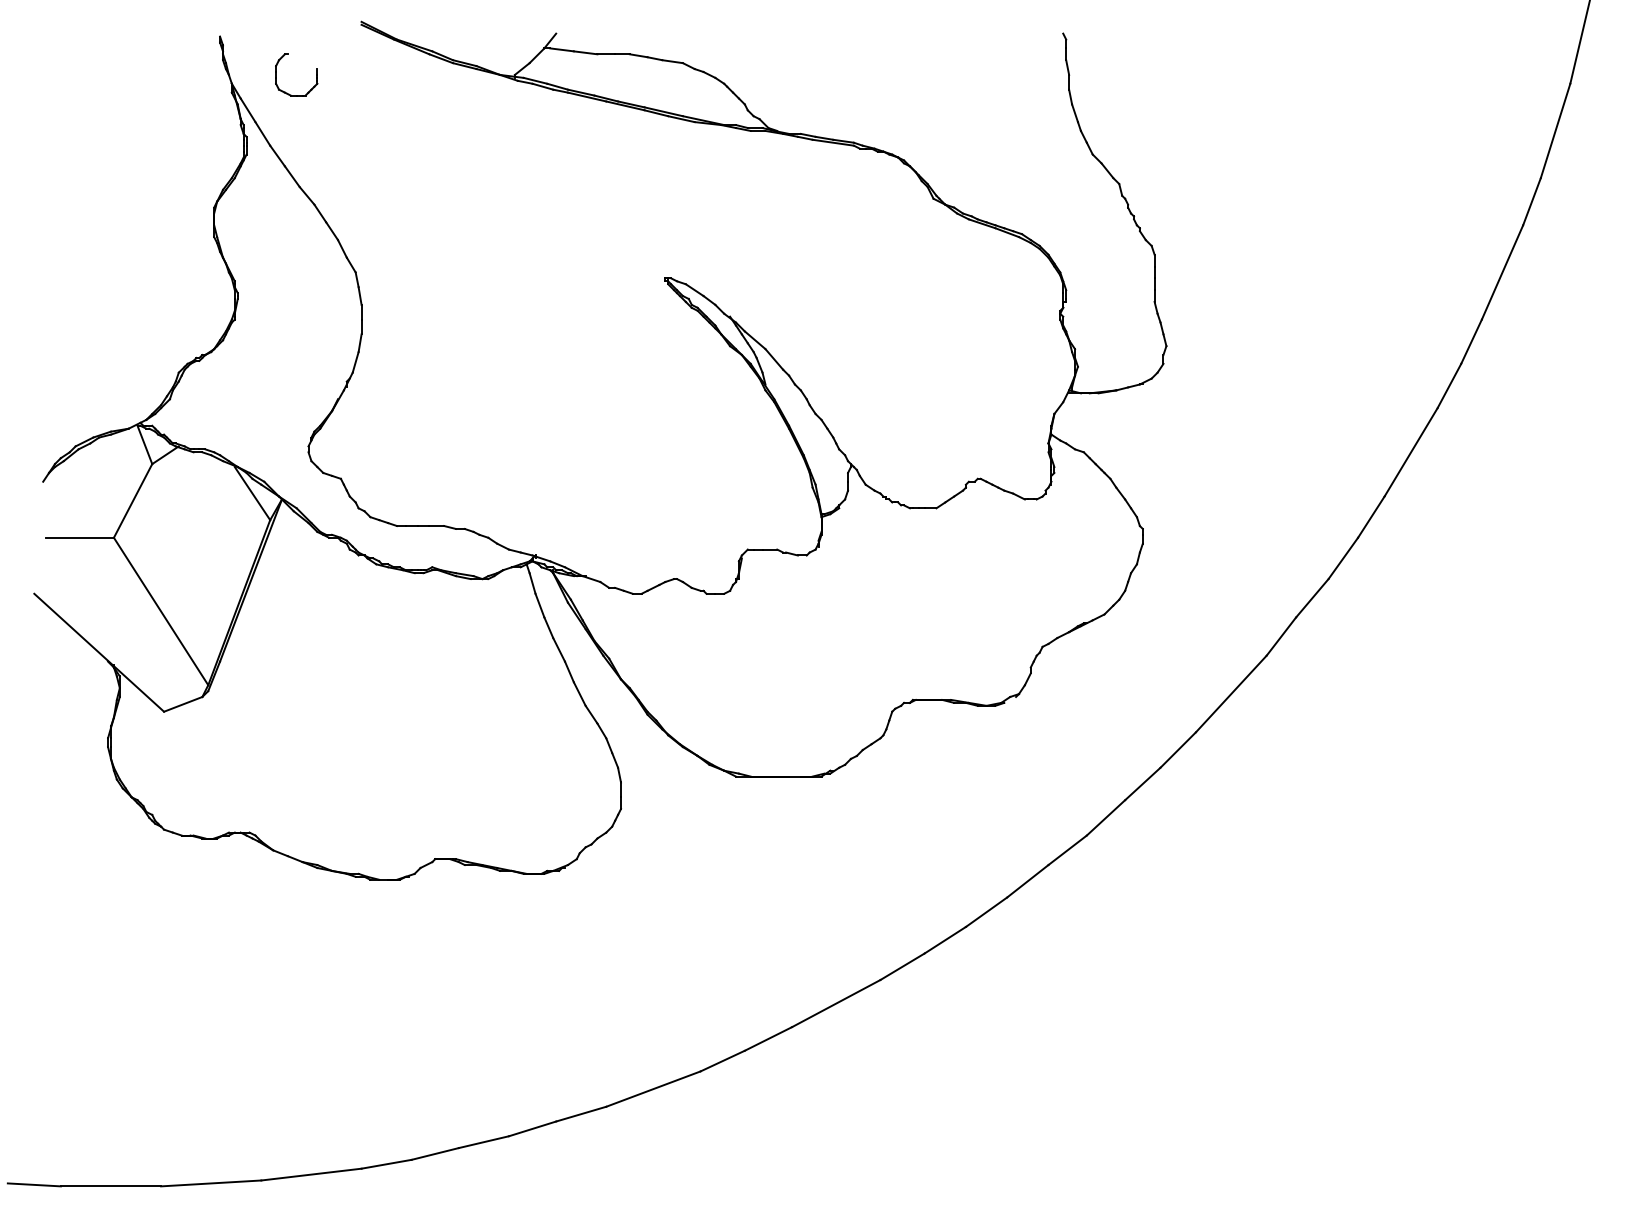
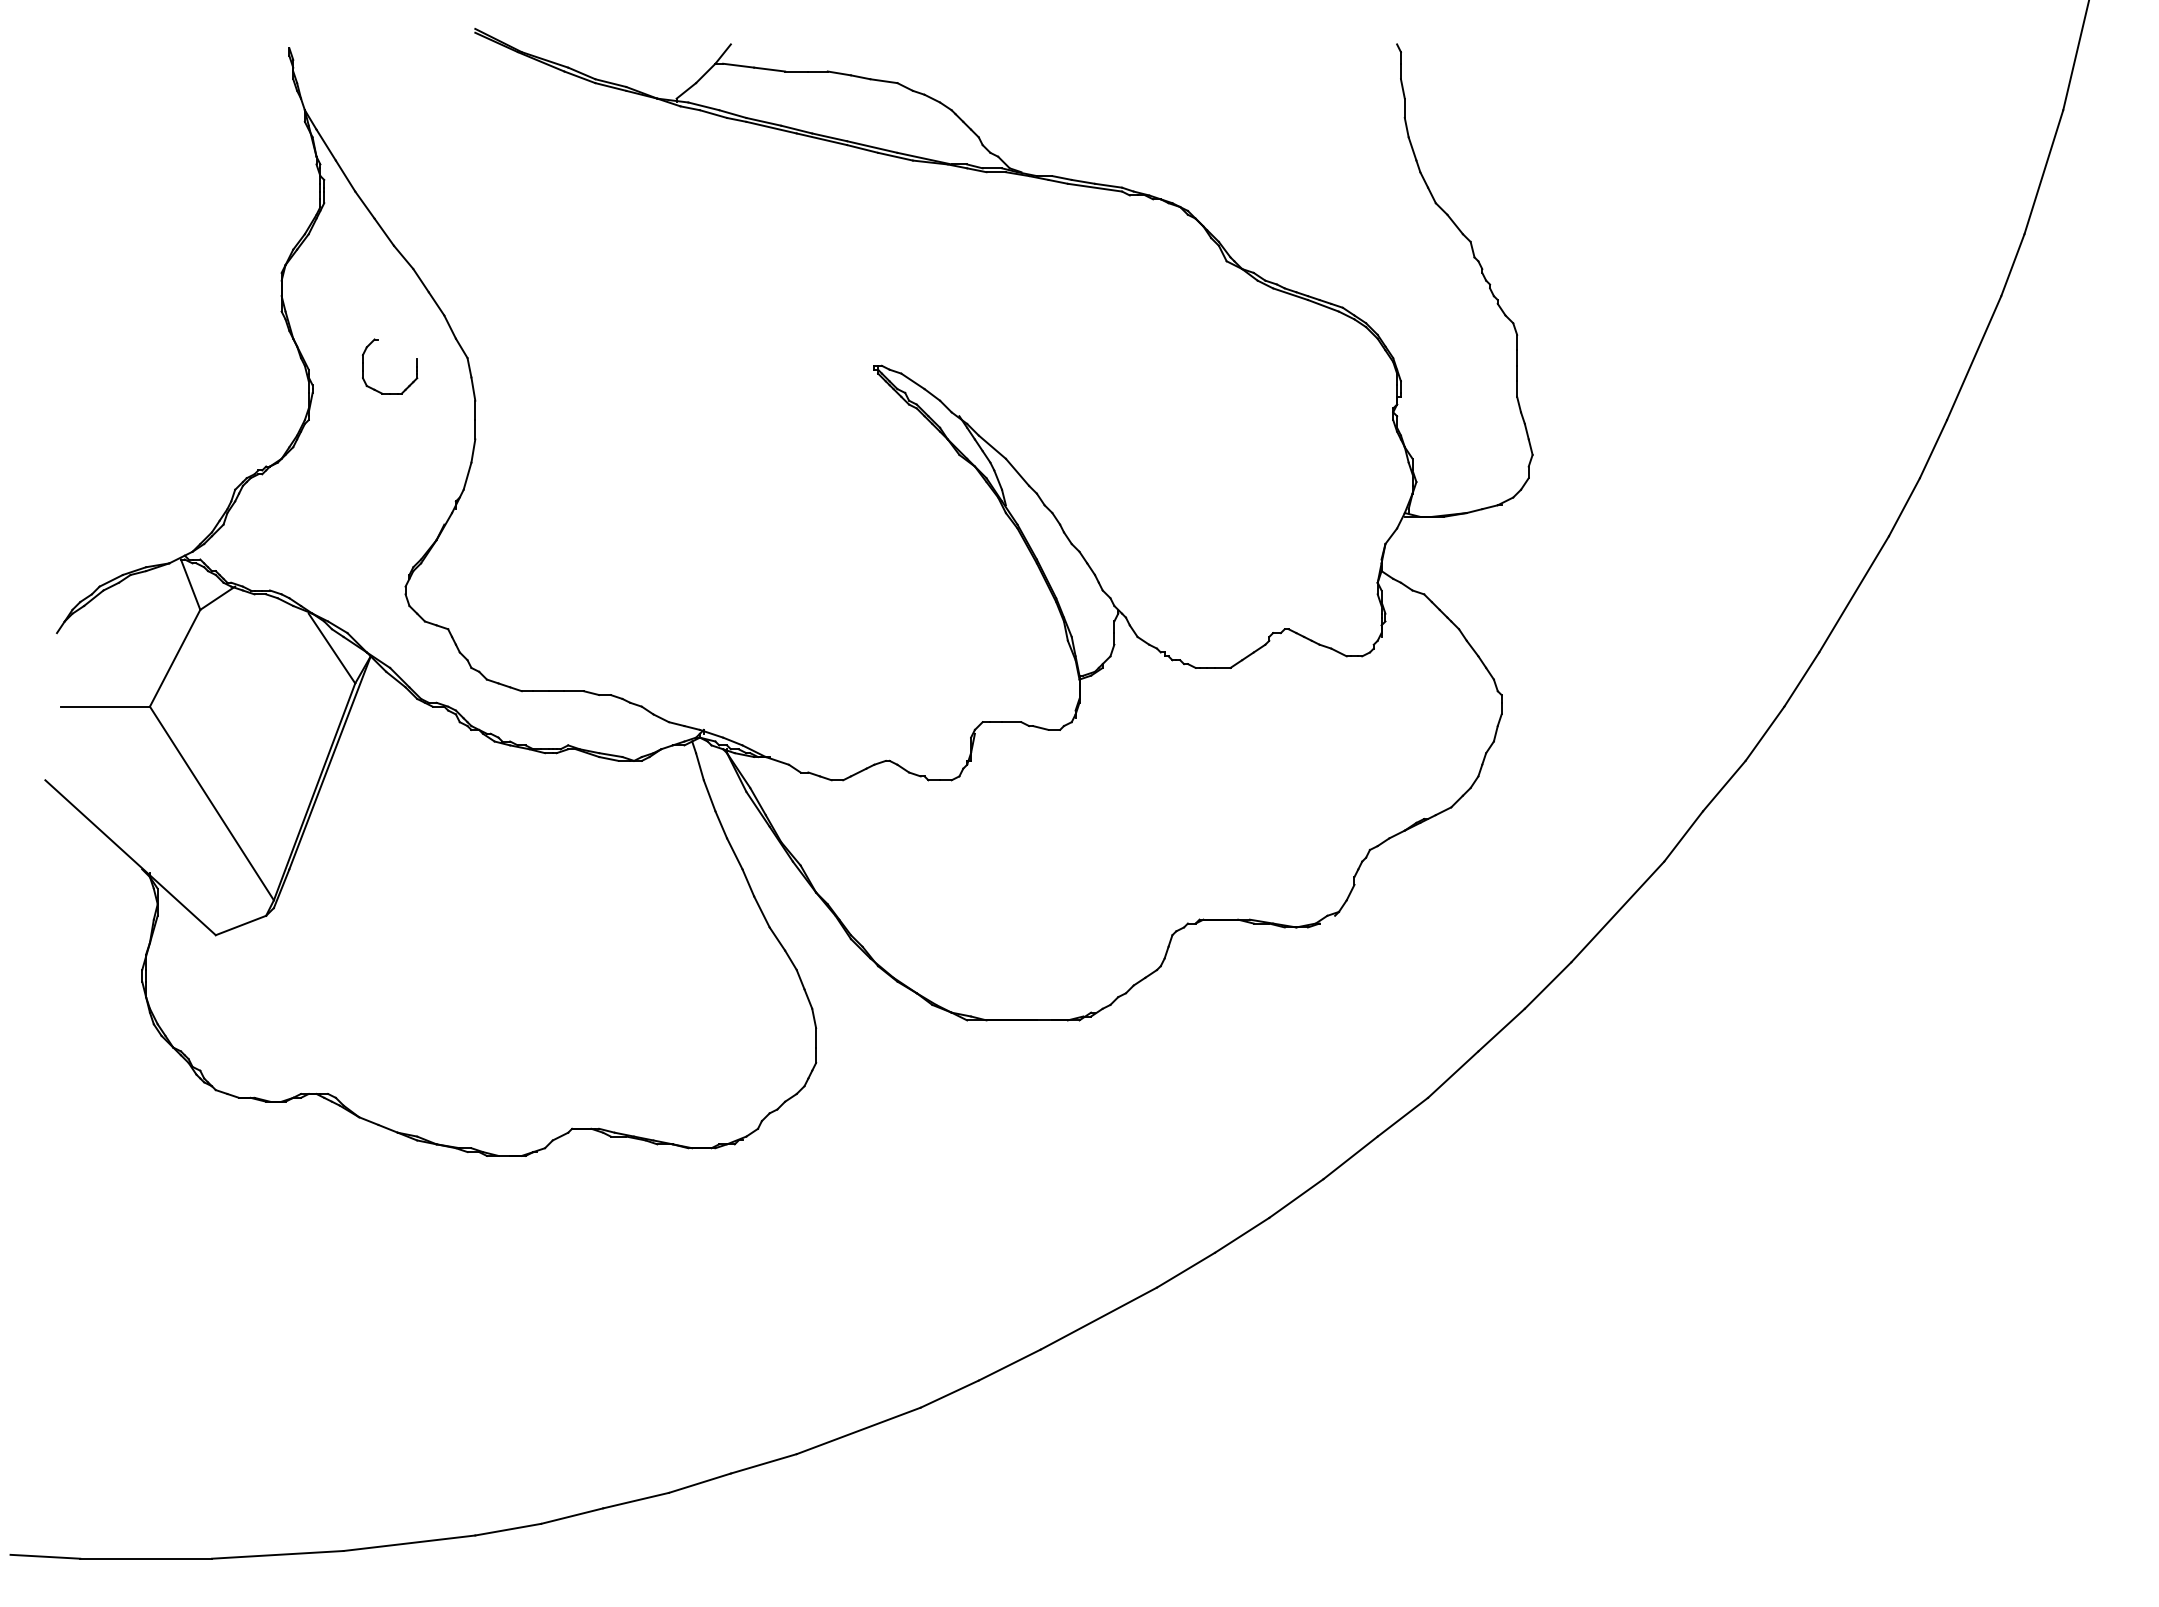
part: (316, 74) -> (416, 366), moved

